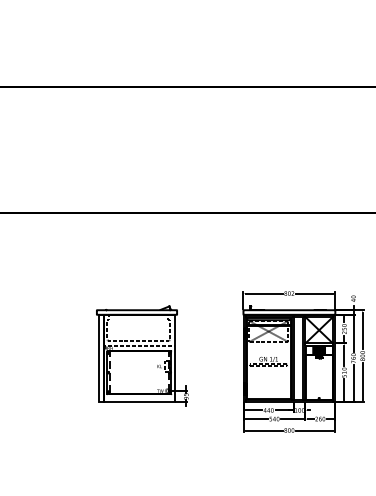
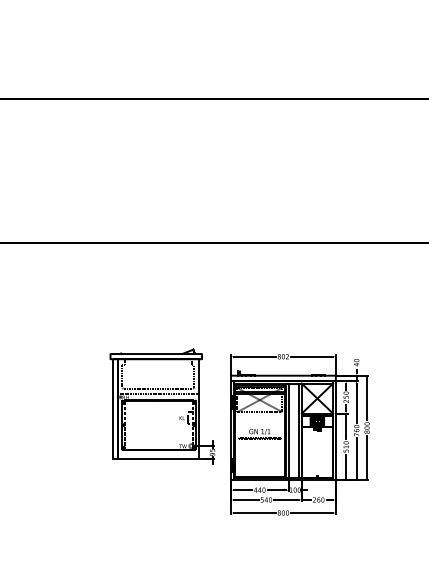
part: (303, 361) -> (299, 434), moved

